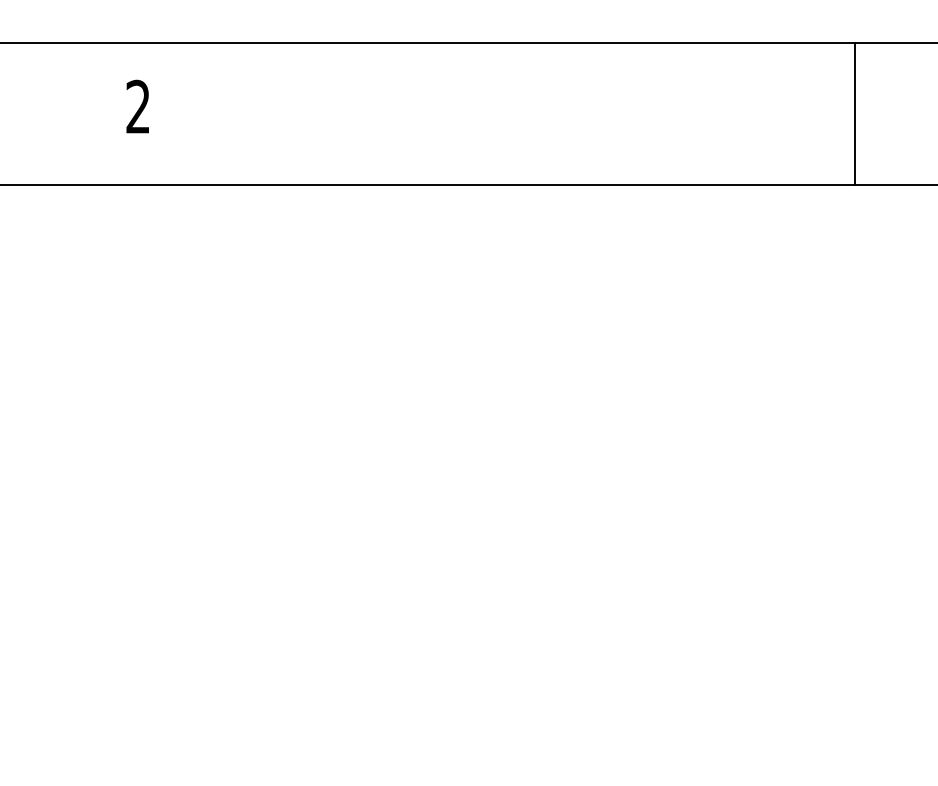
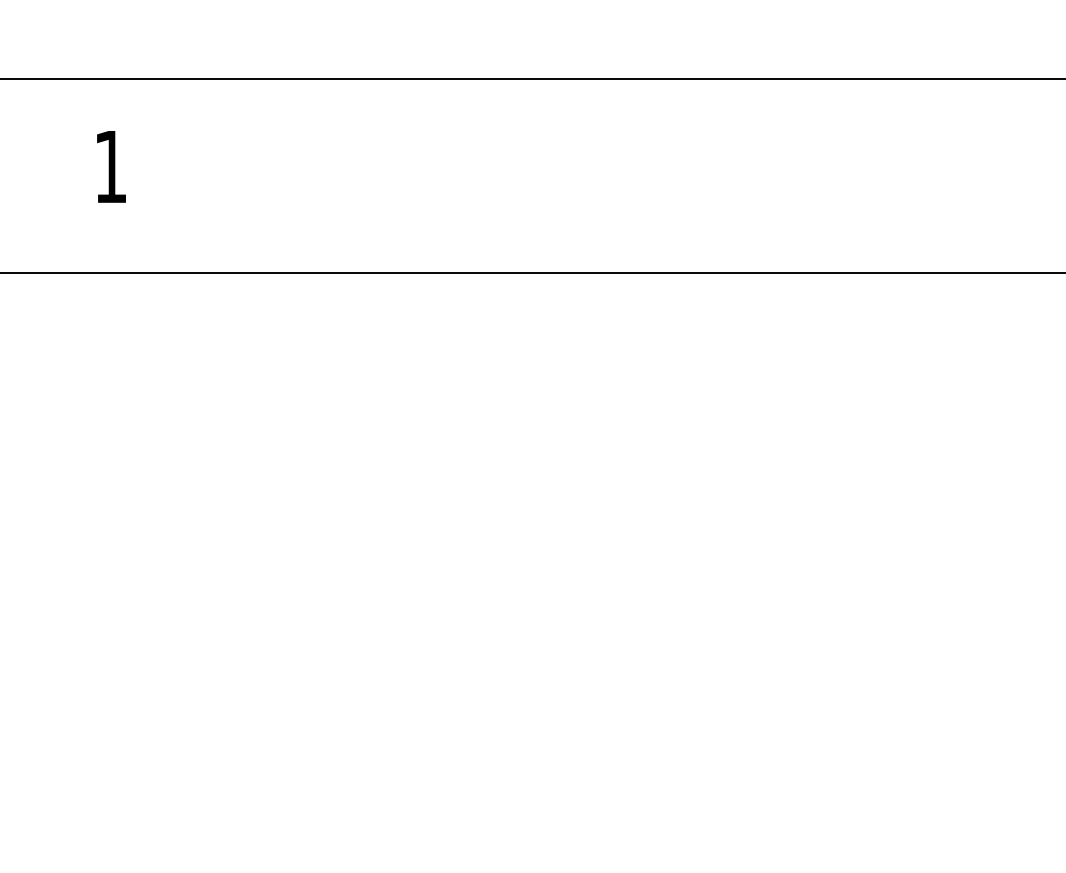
text: (137, 106) -> (109, 166), 2 -> 1

